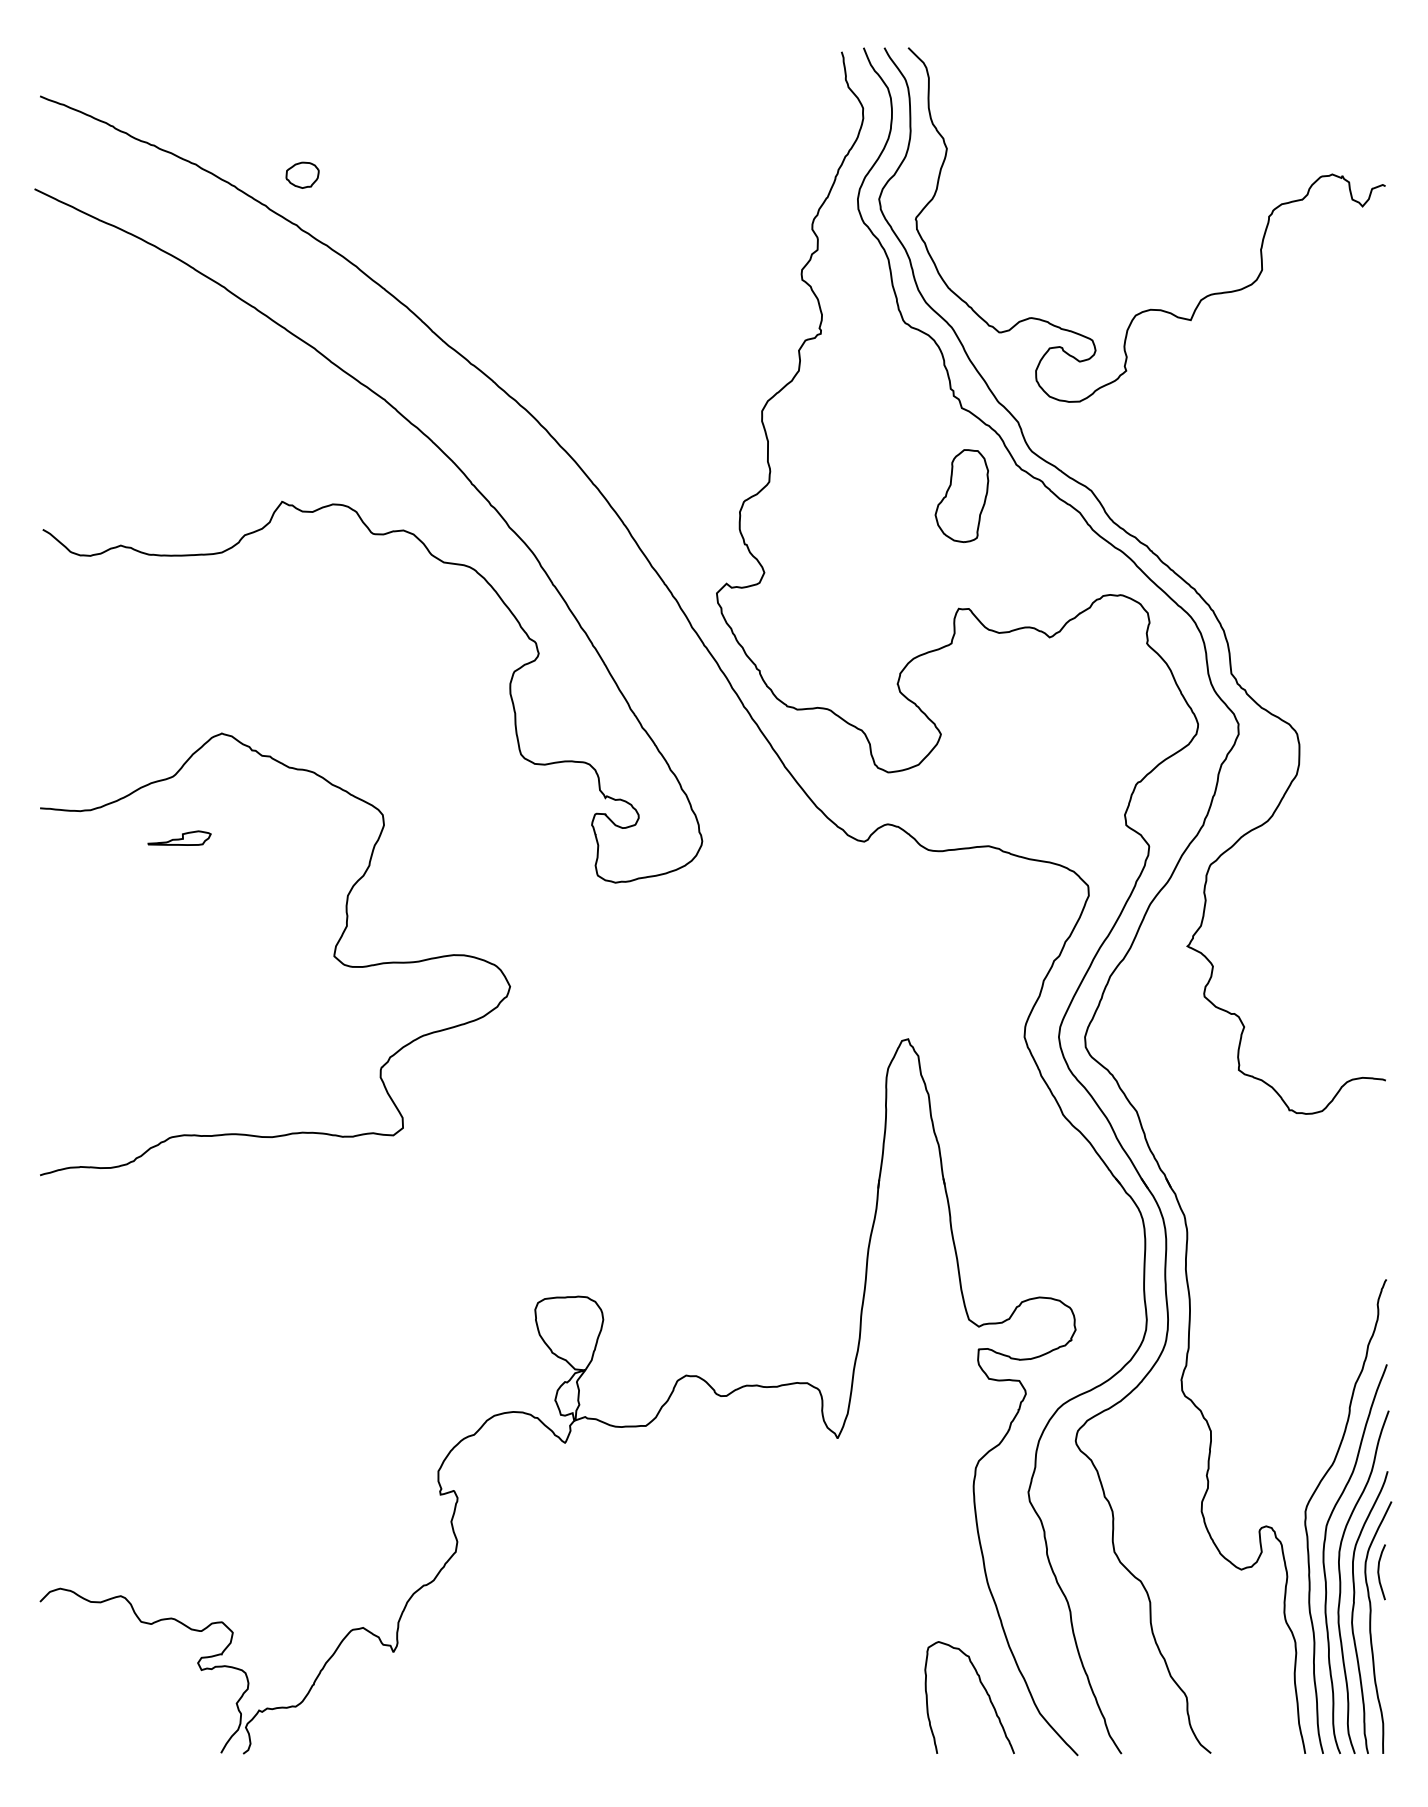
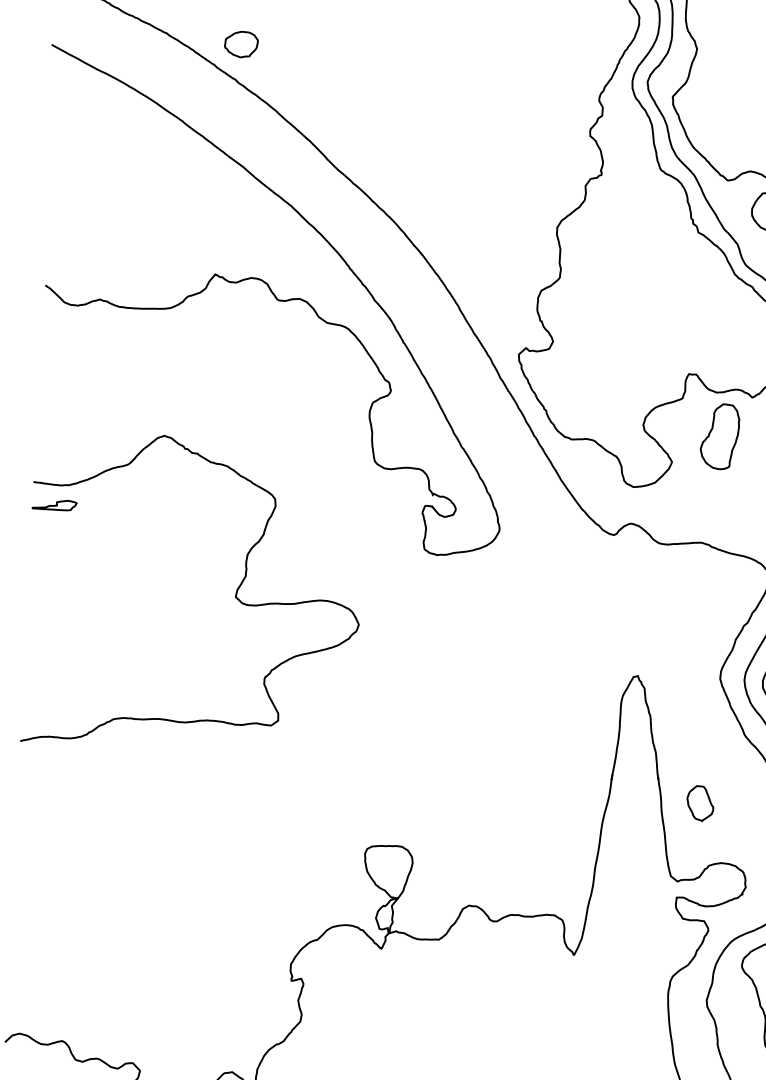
part: (302, 175) -> (241, 44), size x1.43
part: (961, 495) -> (719, 436), moved
curve: (179, 838) -> (54, 505), moved
part: (1004, 1214) -> (699, 803), added

